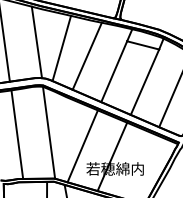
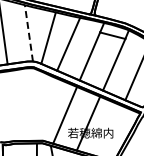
line: (36, 41) -> (28, 32), solid -> dashed
line: (49, 132) -> (38, 104), removed
line: (17, 135) -> (13, 106), removed

